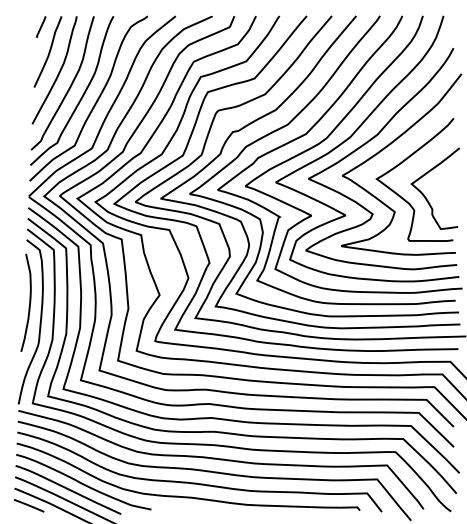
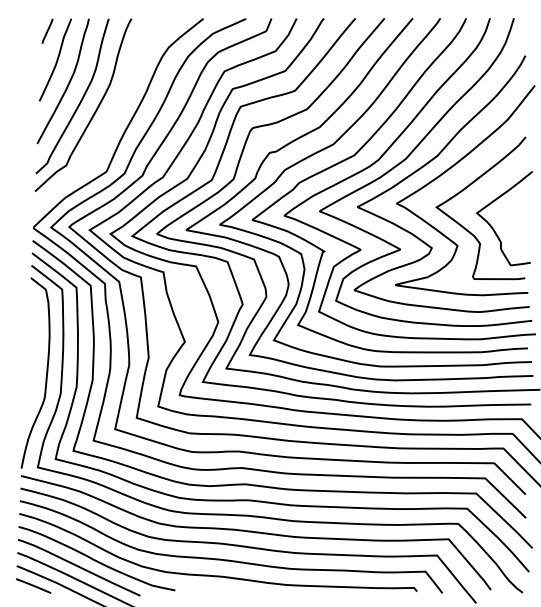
curve: (95, 102) -> (110, 118), removed
curve: (29, 302) -> (33, 350), removed

